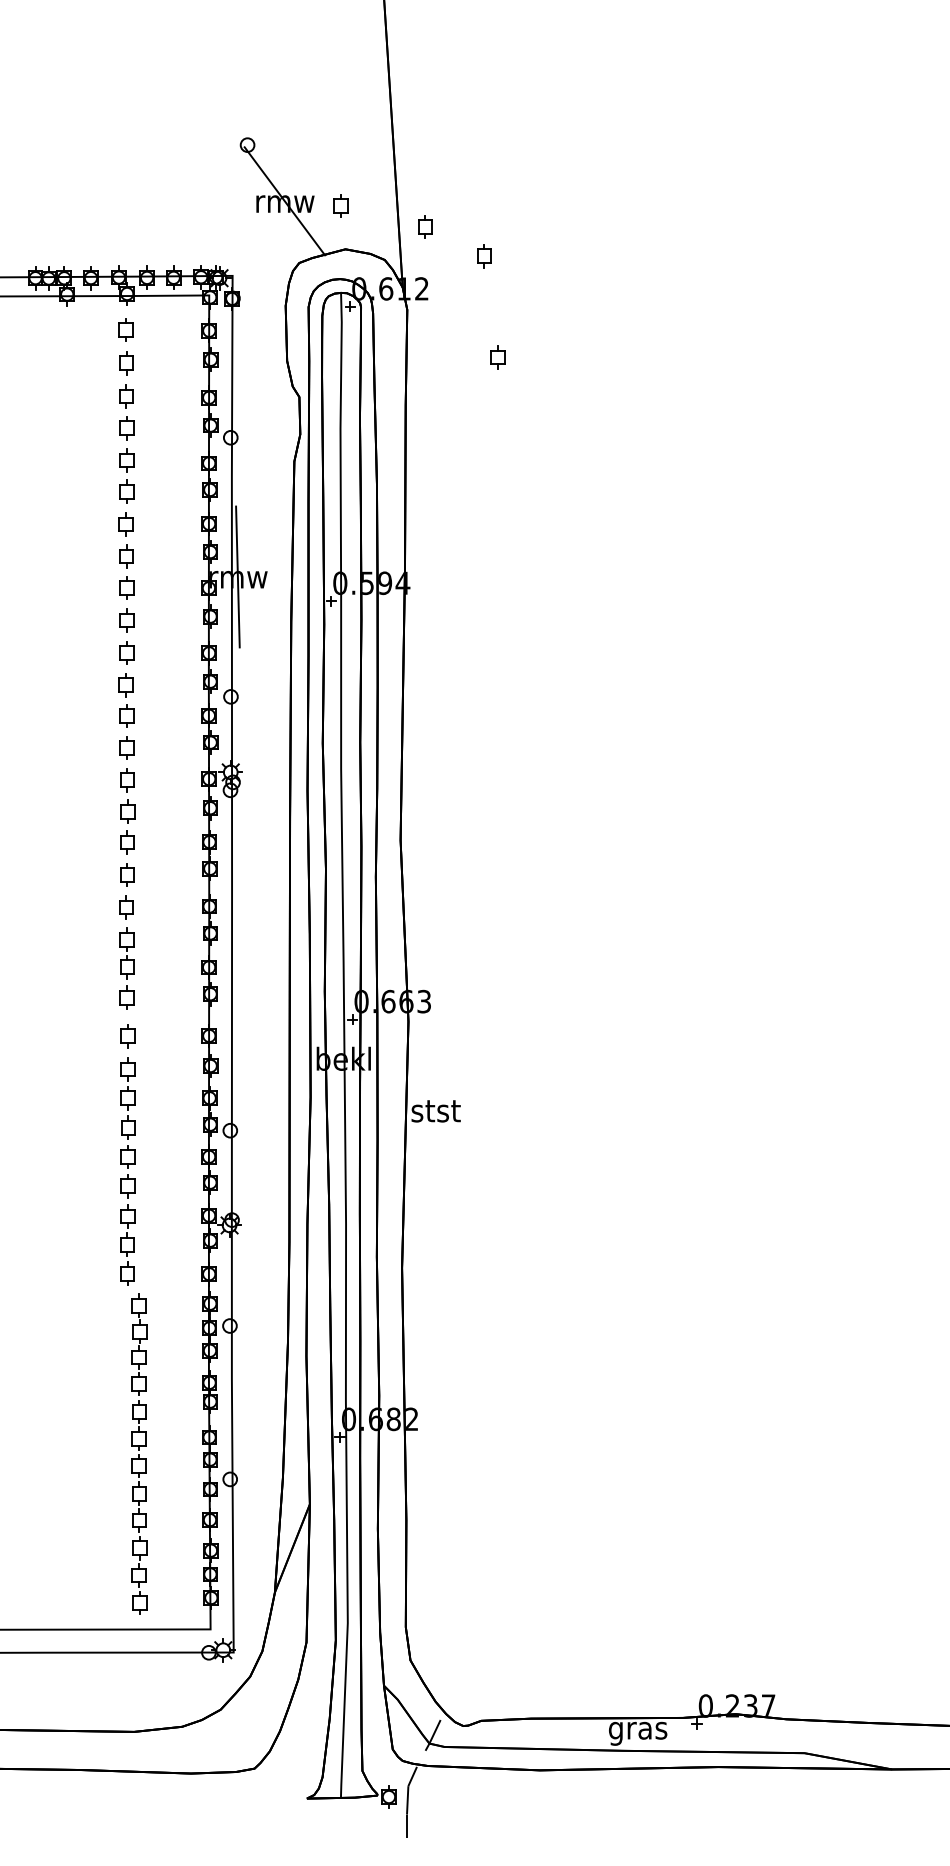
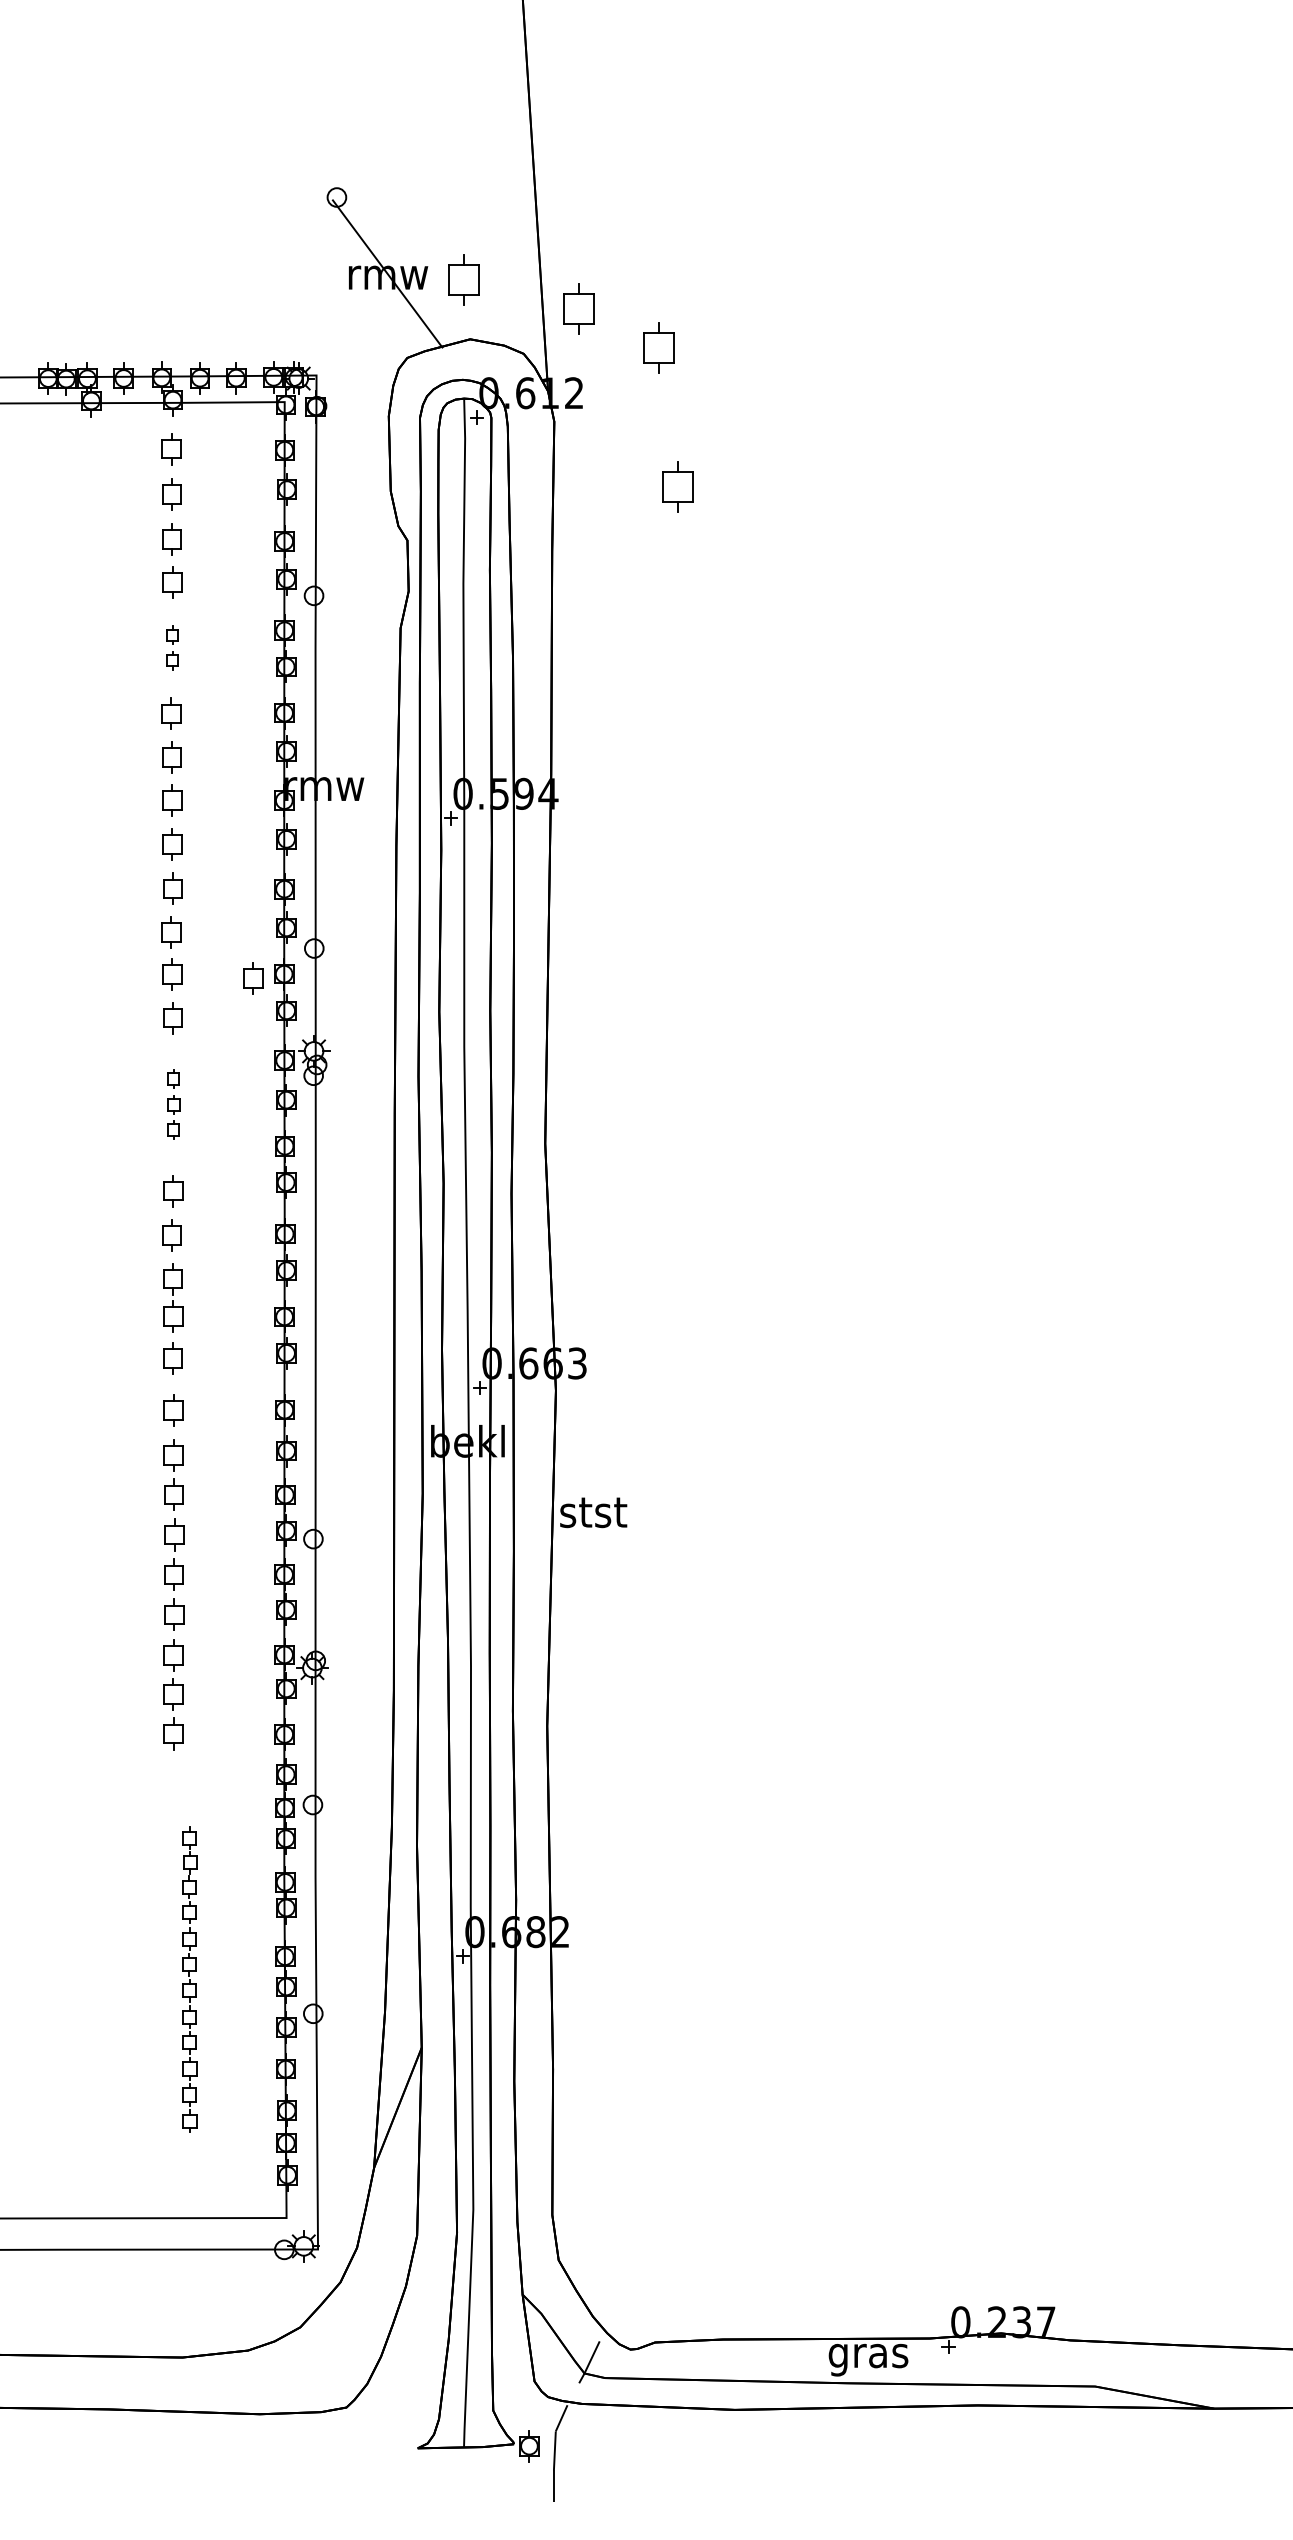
part: (340, 205) -> (463, 279), size x1.6
part: (425, 226) -> (579, 308), size x1.6
part: (484, 256) -> (659, 349), size x1.6
part: (497, 357) -> (677, 486), size x1.6
part: (126, 475) -> (172, 647), size x0.6
line: (237, 576) -> (323, 784), removed
part: (185, 718) -> (252, 978), added
part: (127, 811) -> (173, 1104), size x0.6
part: (139, 1453) -> (189, 1978), size x0.7

